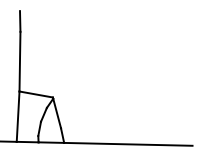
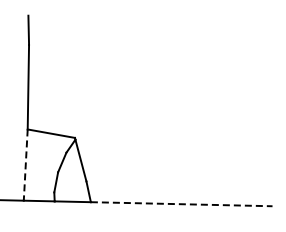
line: (17, 116) -> (25, 165), solid -> dashed
line: (128, 144) -> (181, 204), solid -> dashed

